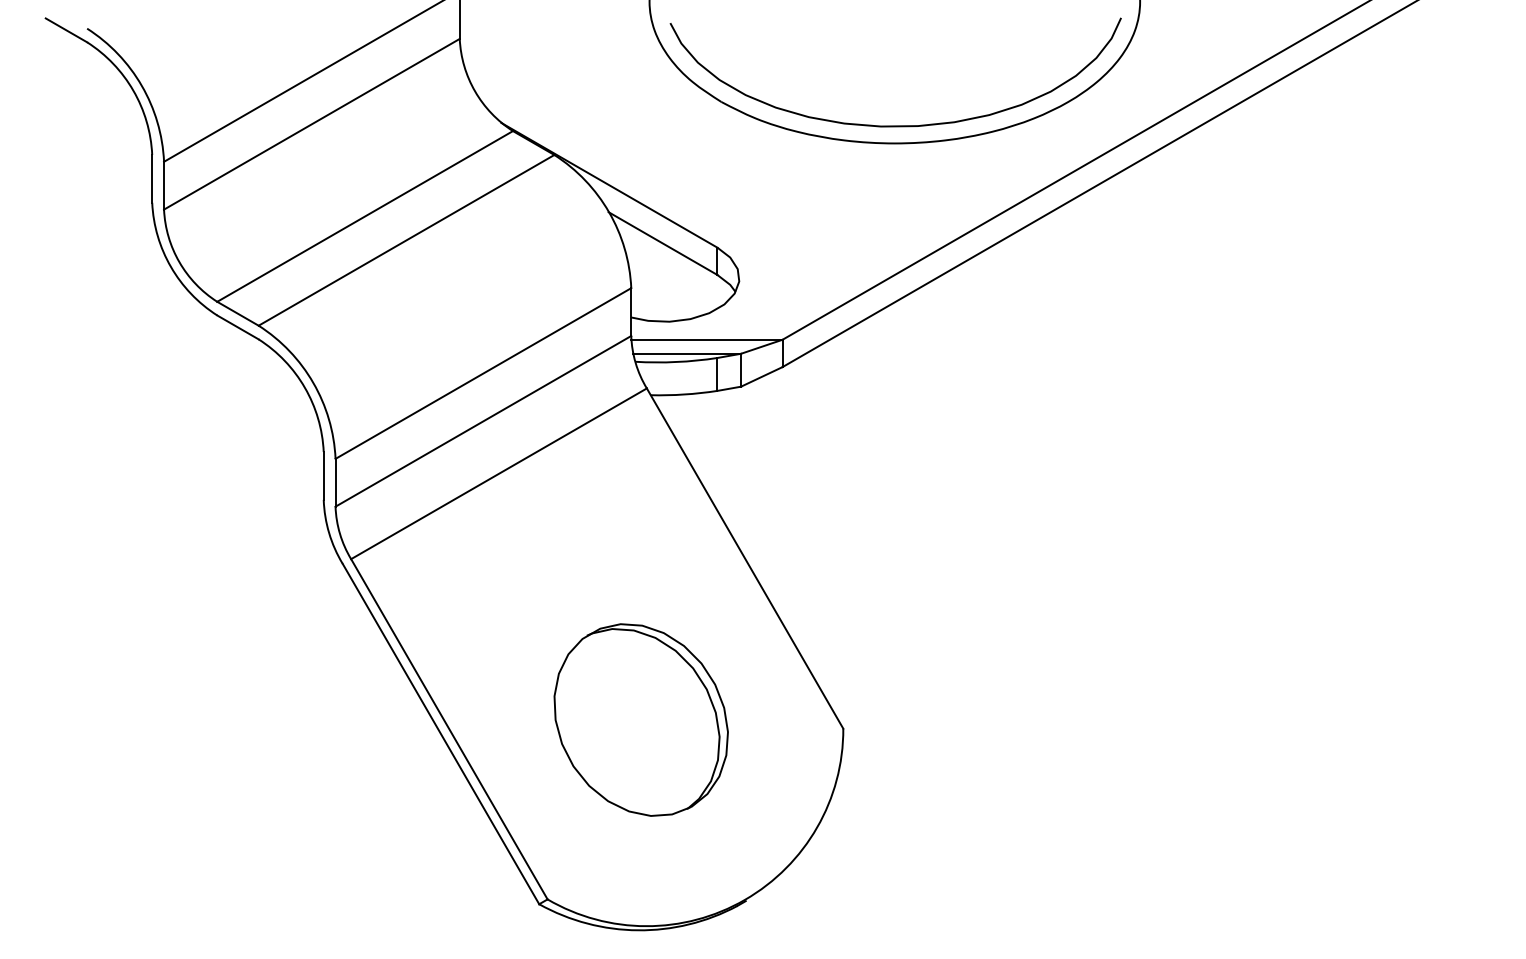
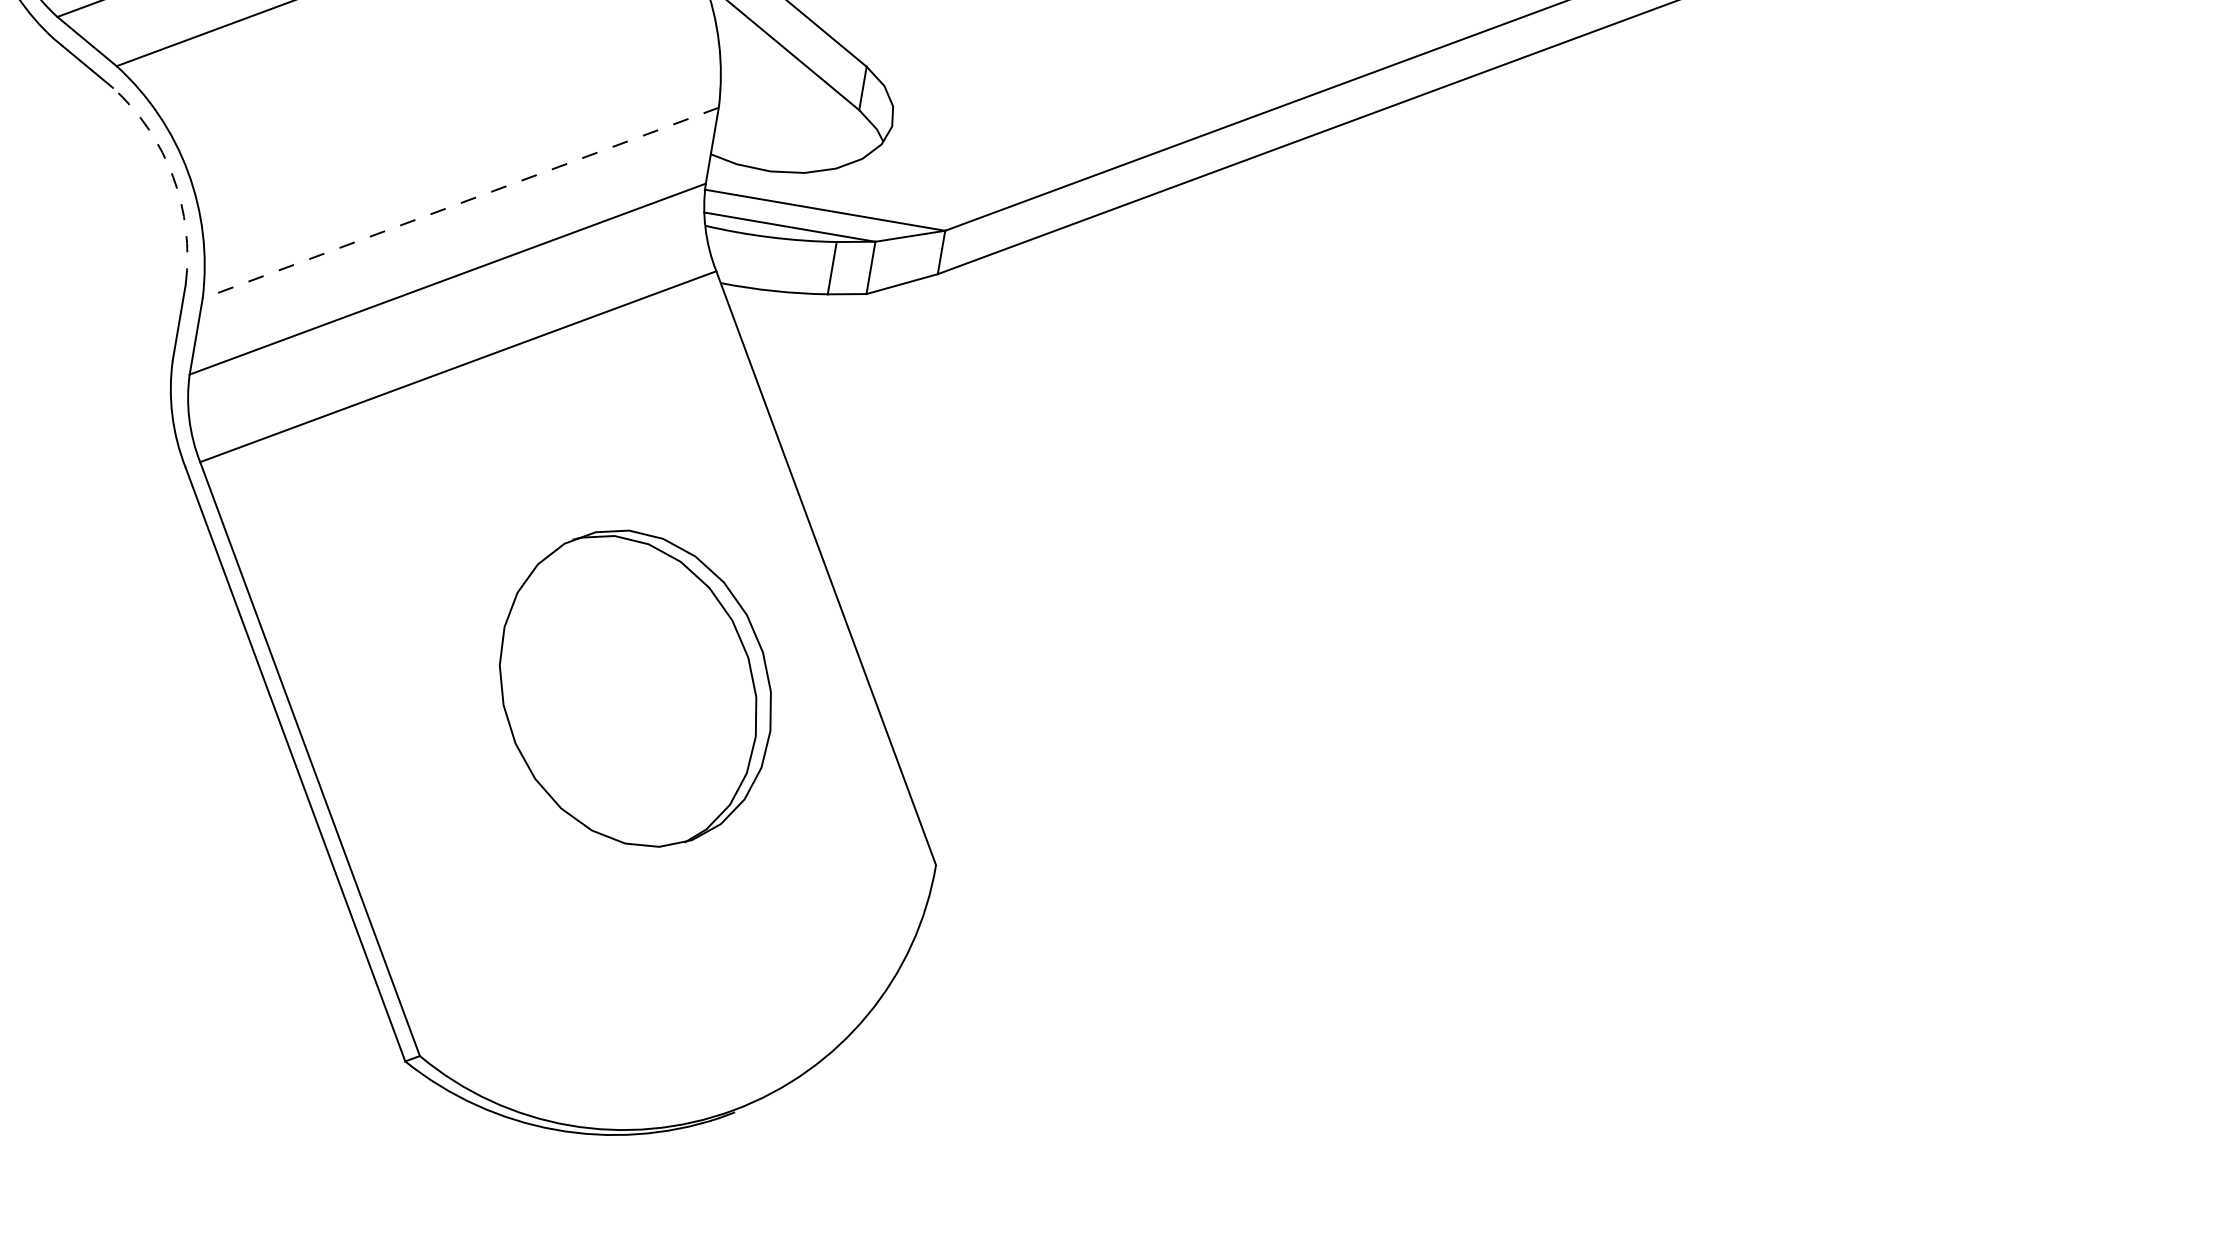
line: (483, 373) -> (460, 203), solid -> dashed
arc: (304, 387) -> (172, 176), solid -> dashed
part: (640, 719) -> (634, 687), moved

